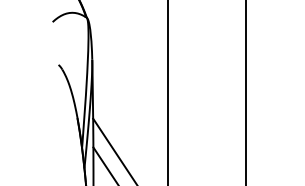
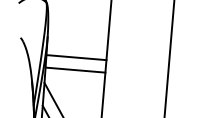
line: (130, 83) -> (76, 57), added
line: (130, 99) -> (75, 70), added

